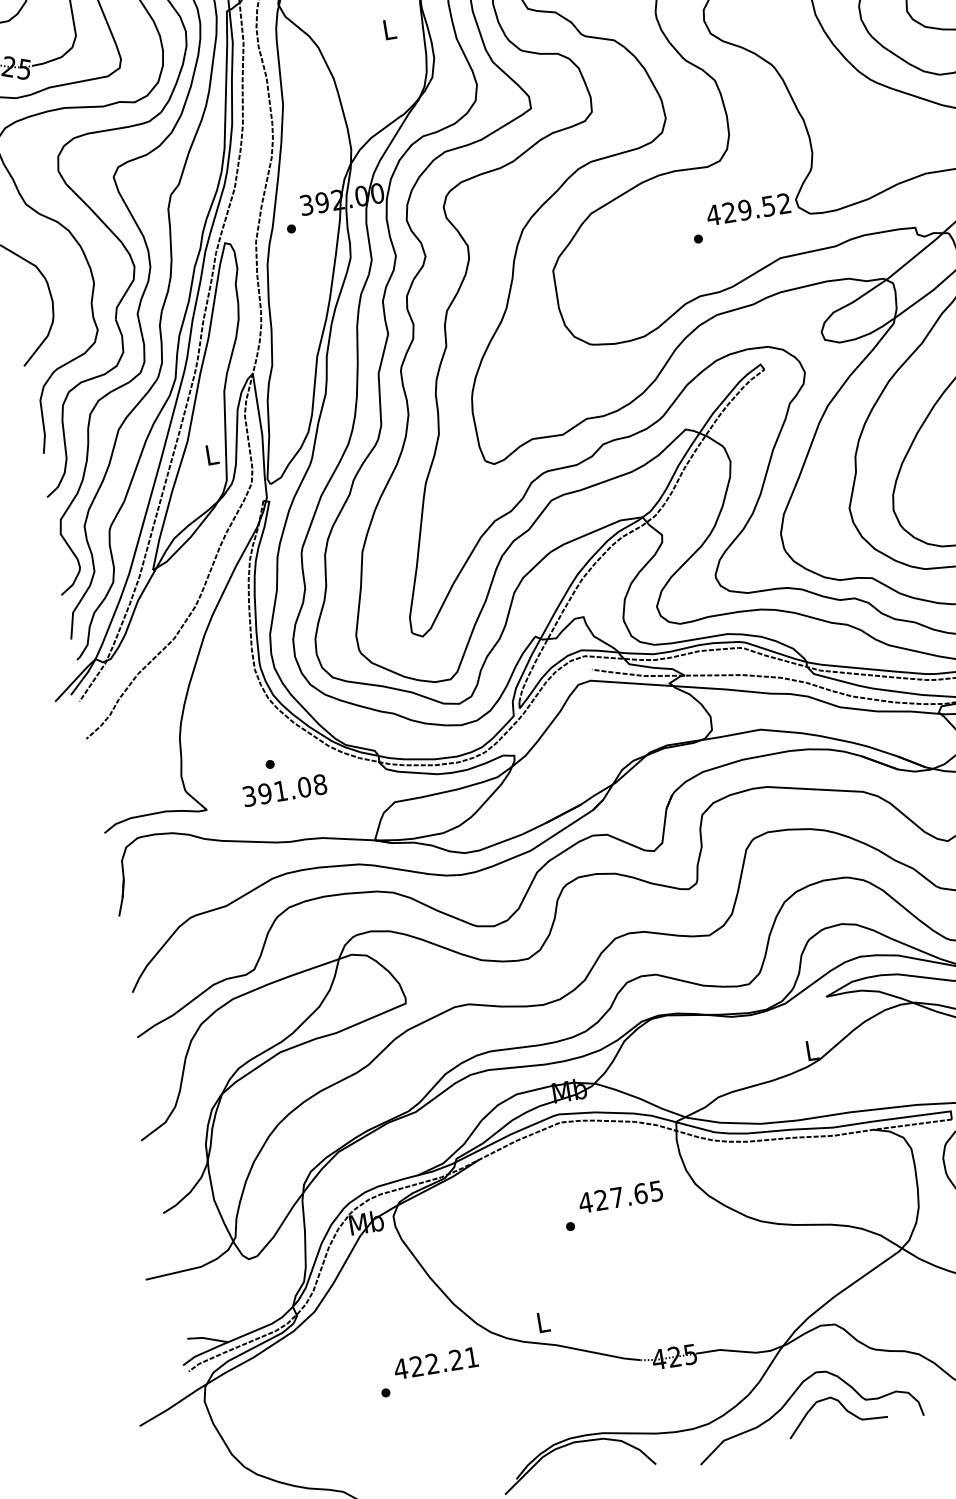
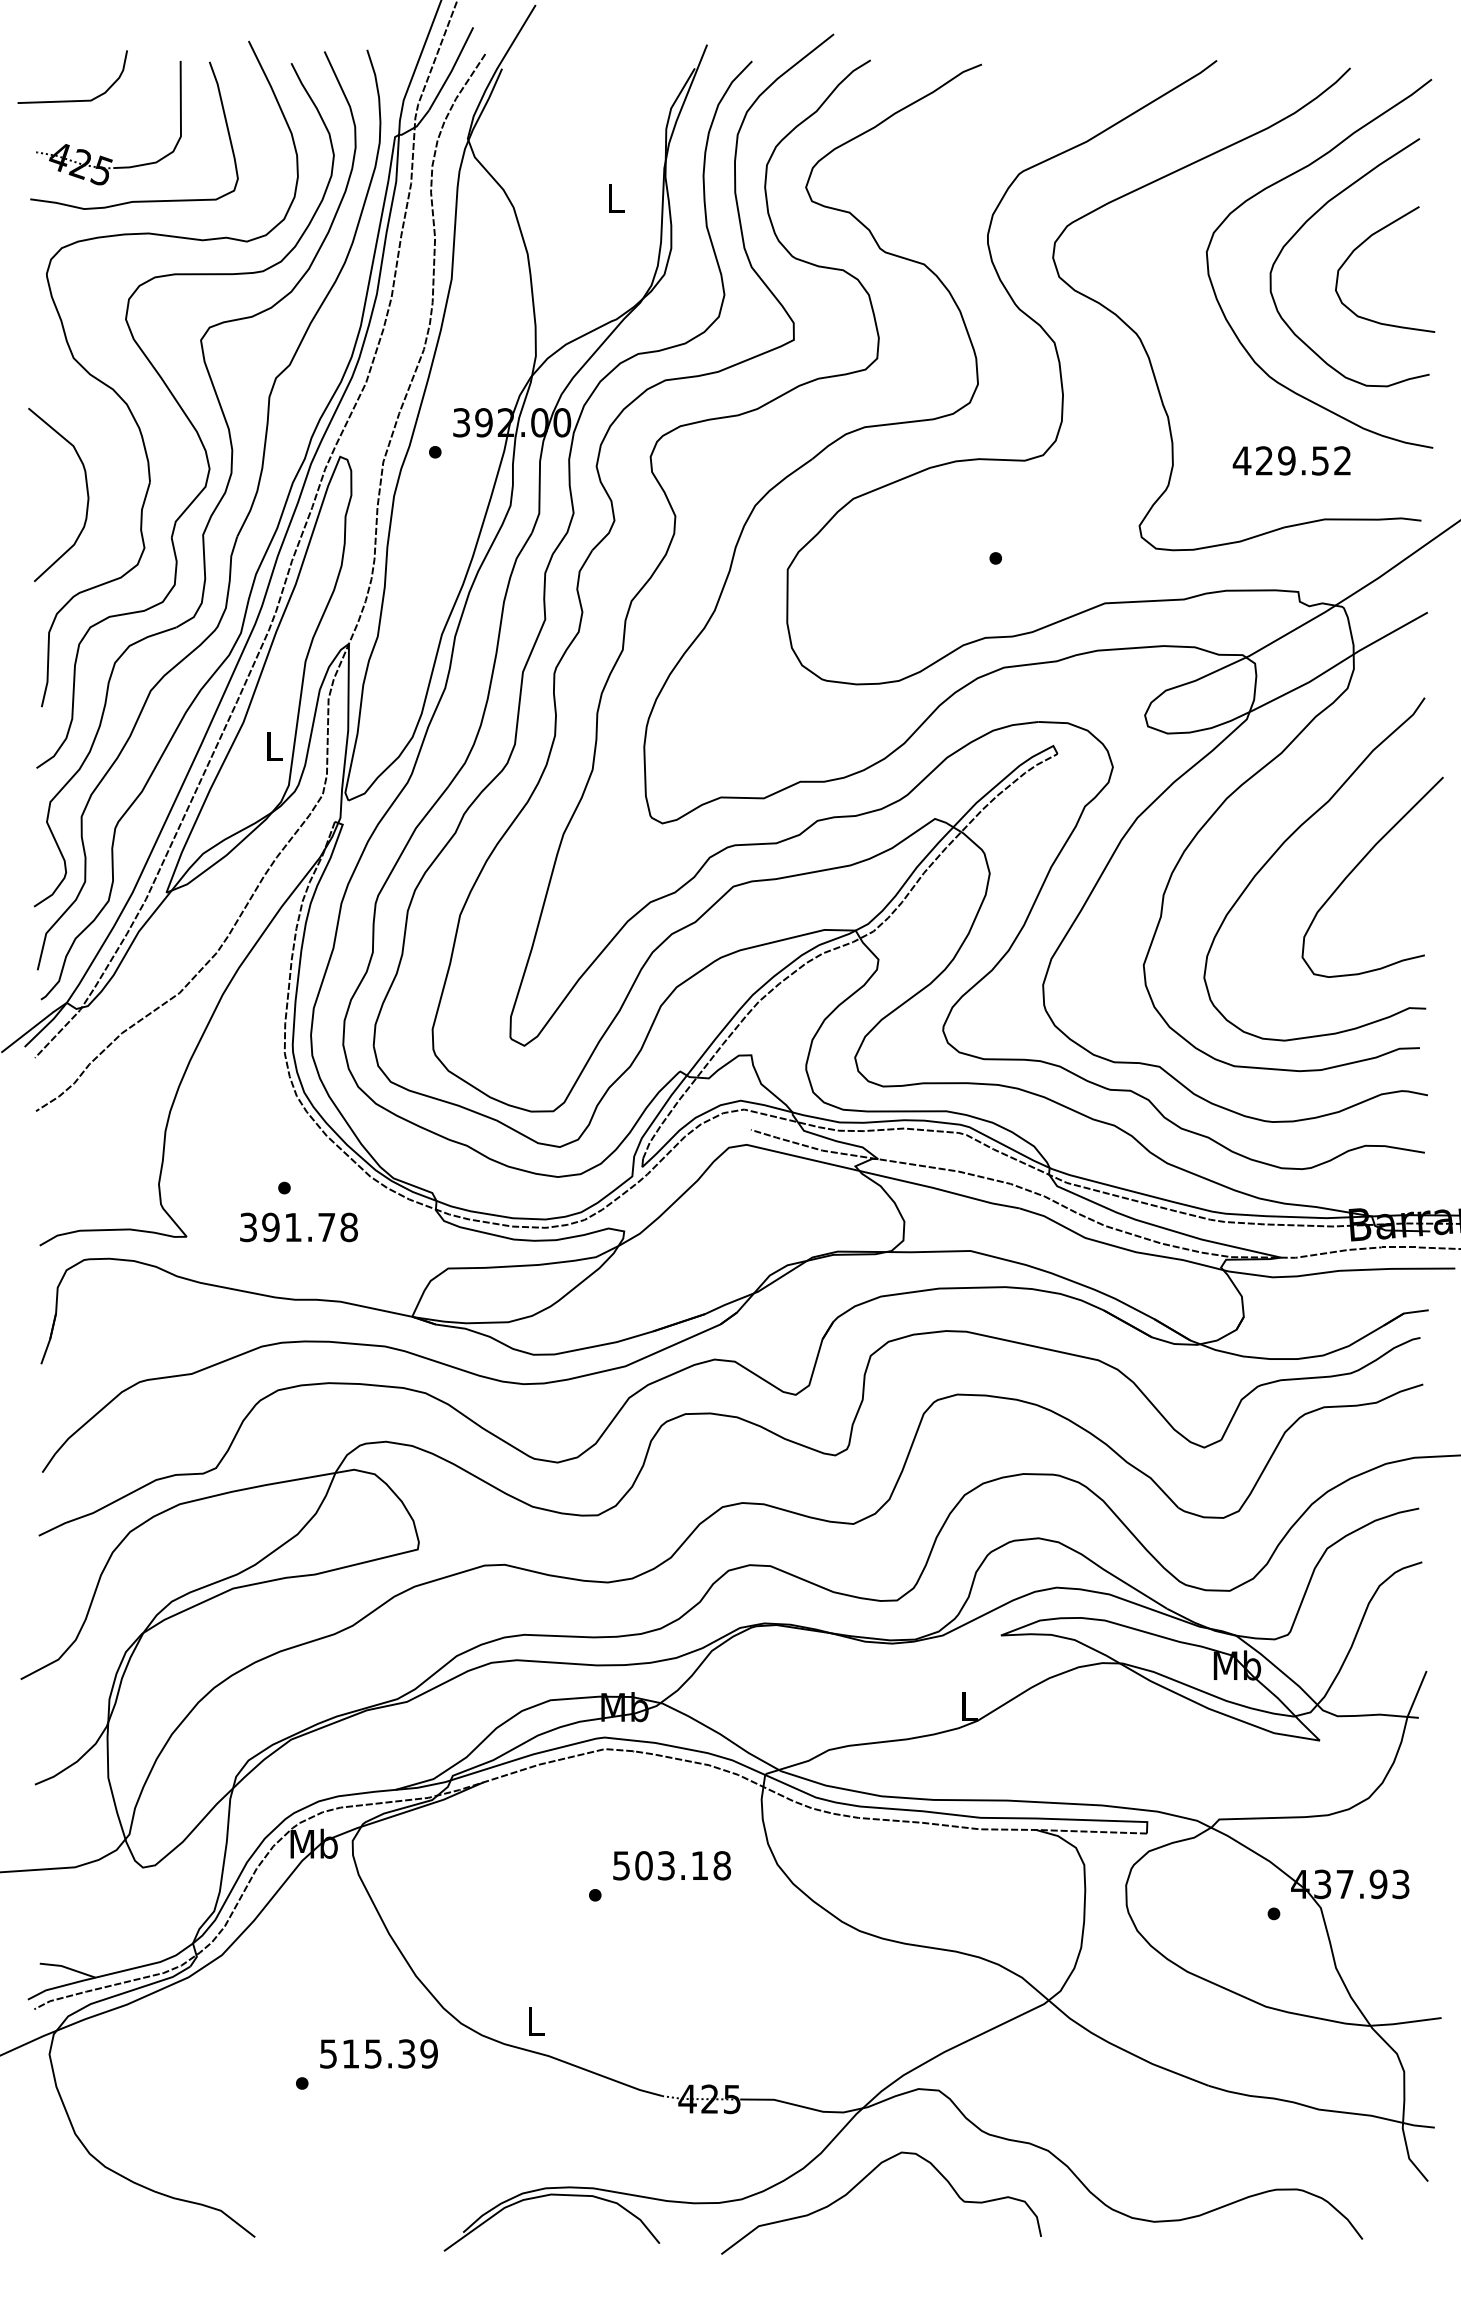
text: (748, 209) -> (1291, 460), moved
text: (304, 787) -> (326, 1227), 391.08 -> 391.78
text: (620, 1196) -> (671, 1865), 427.65 -> 503.18
text: (436, 1362) -> (378, 2053), 422.21 -> 515.39
curve: (843, 1407) -> (931, 2207), removed

